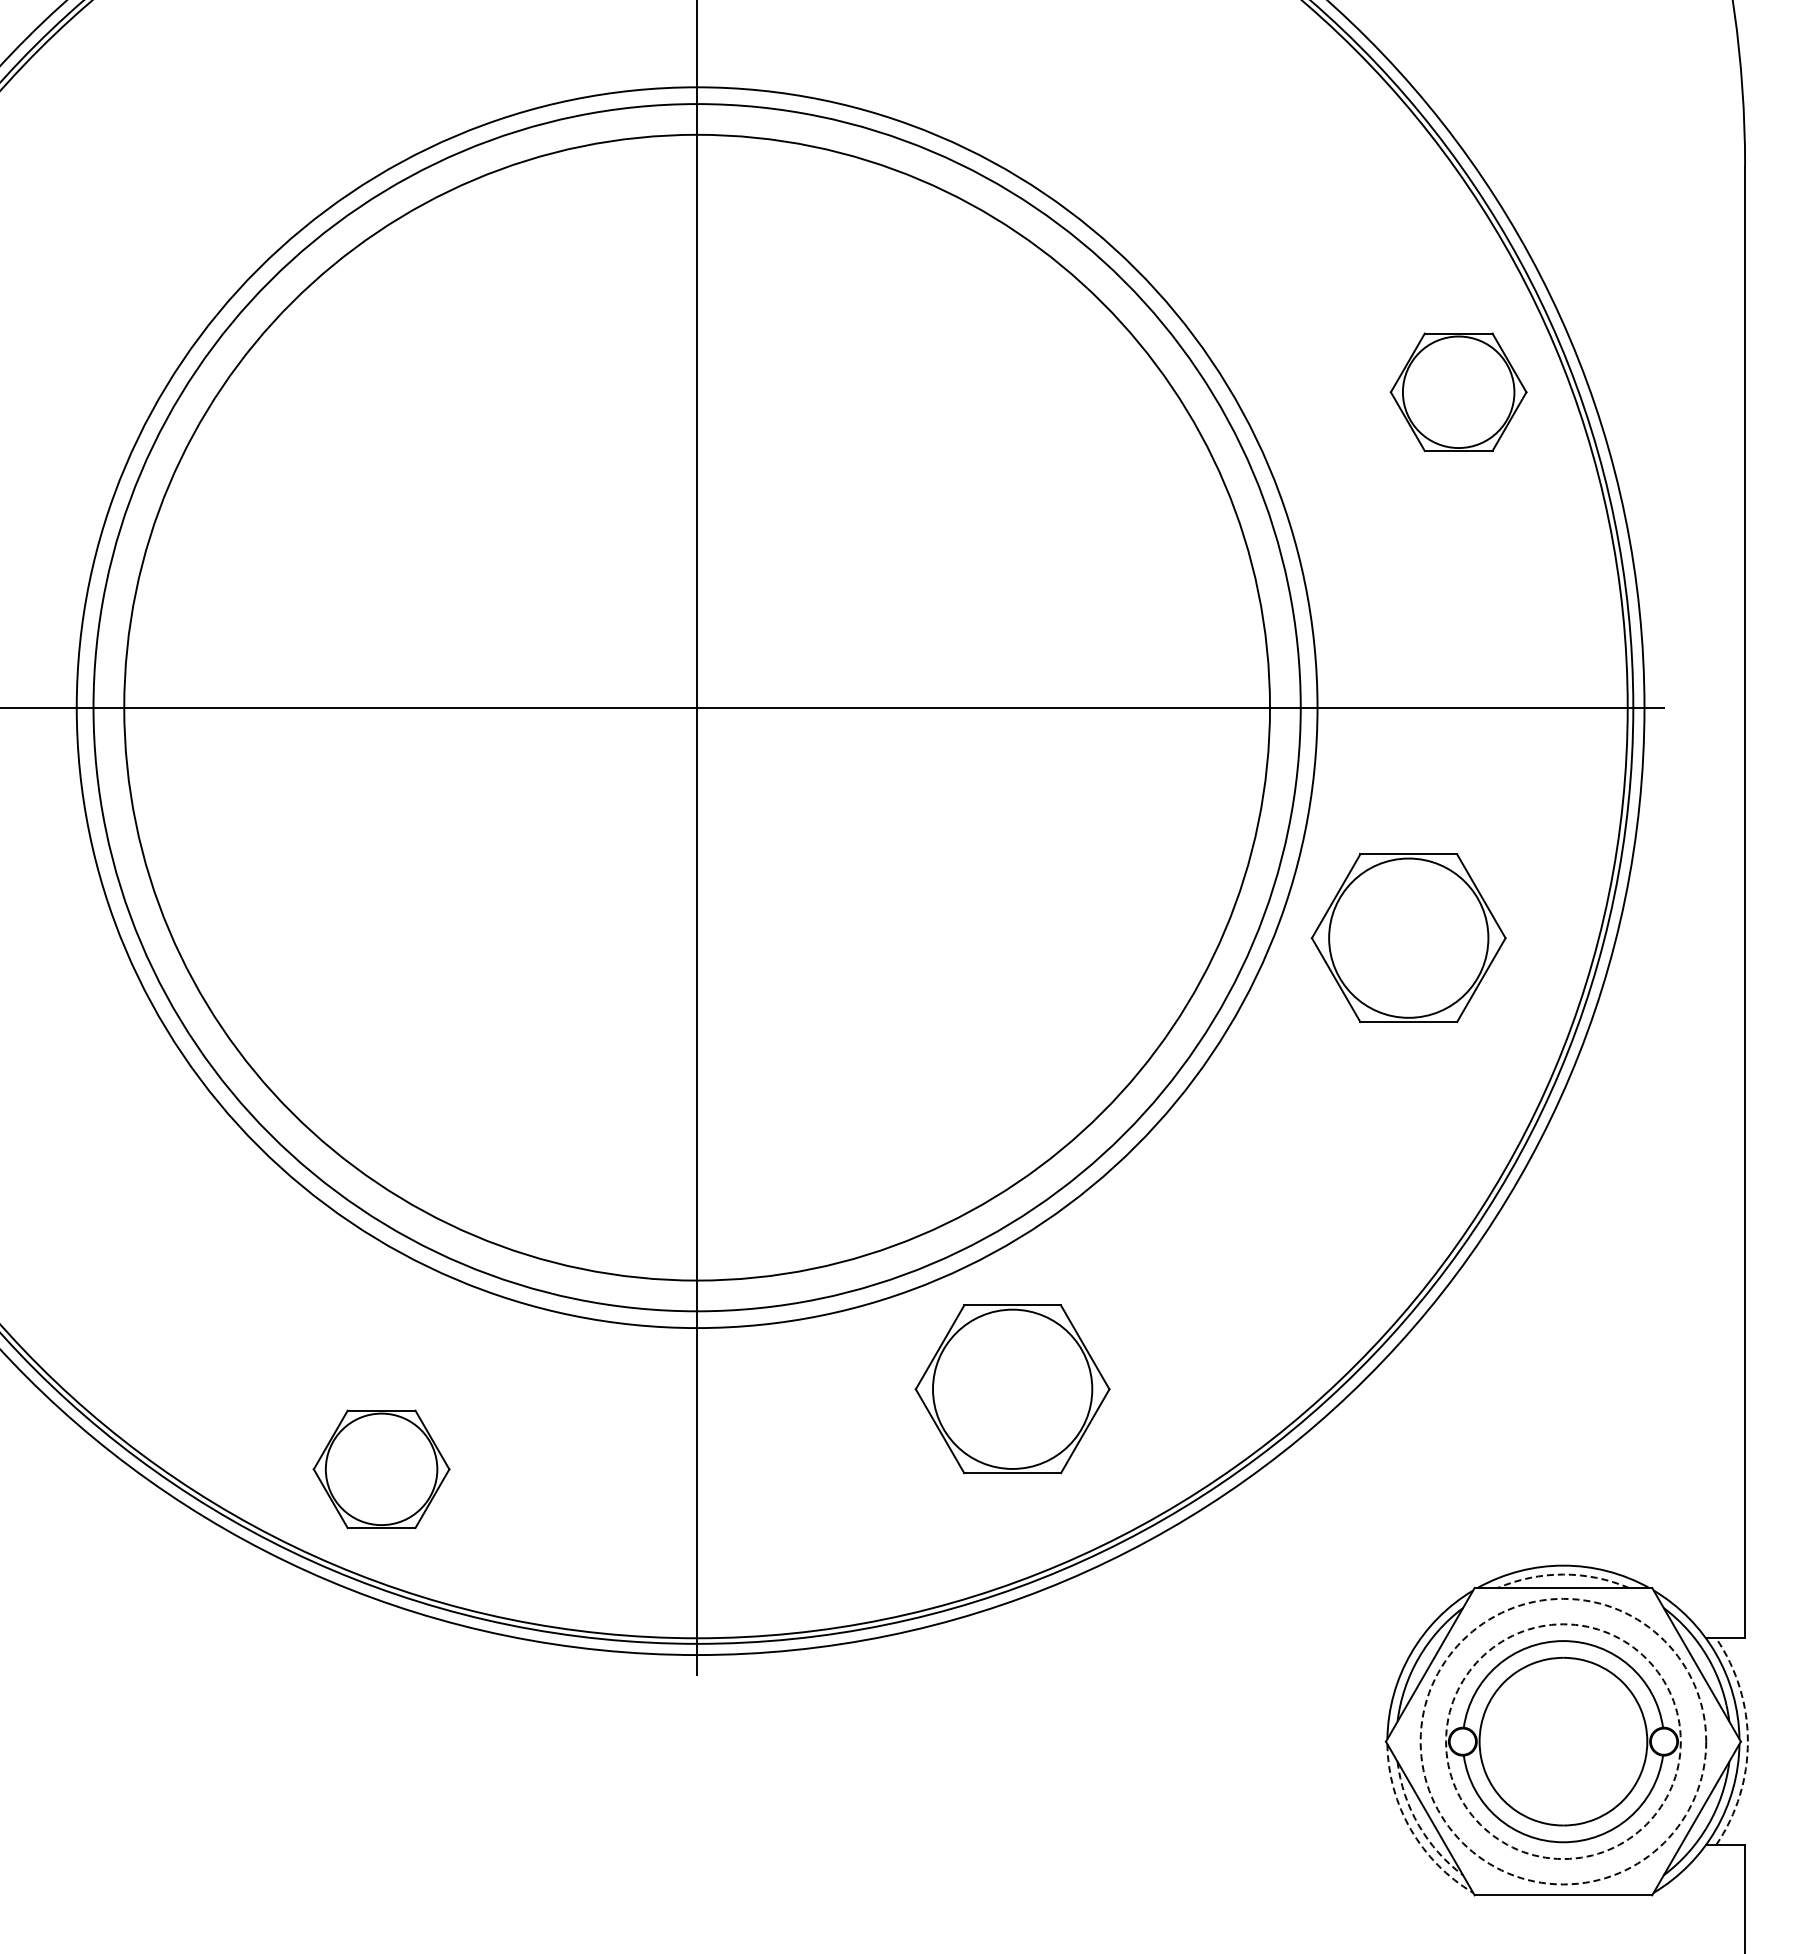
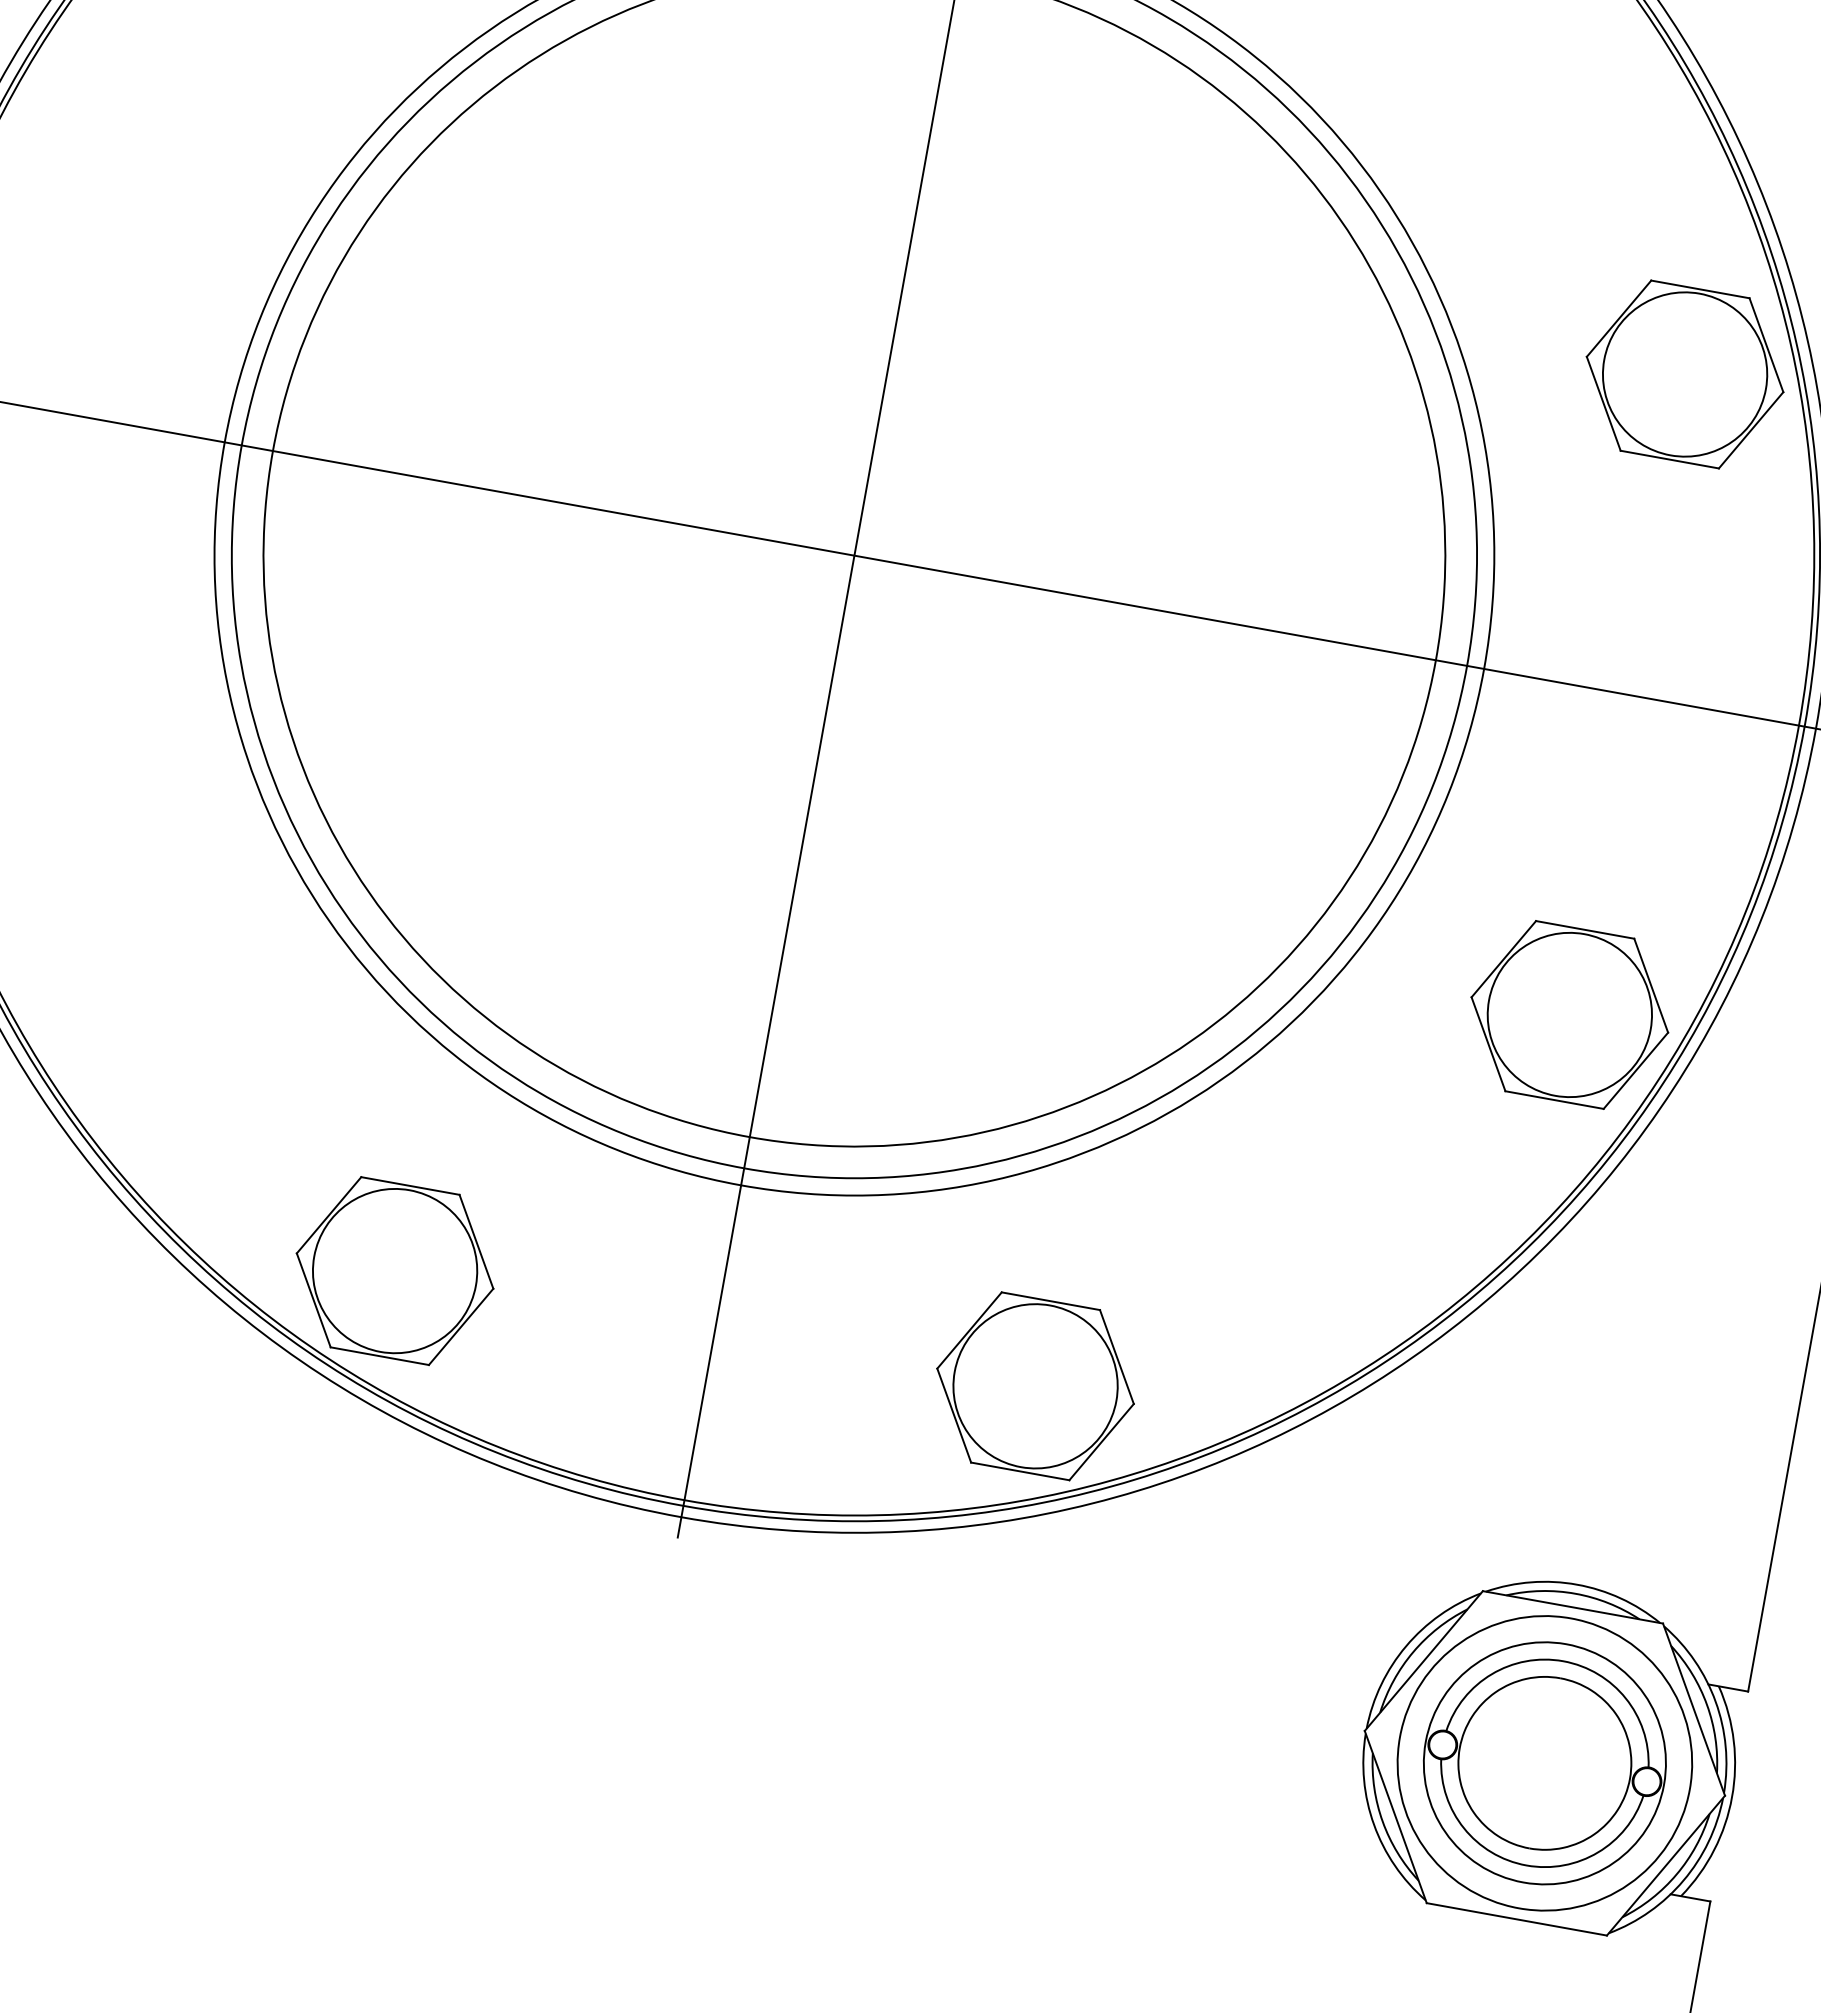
part: (1458, 392) -> (1684, 374), size x1.43
part: (1408, 938) -> (1569, 1015), moved
part: (1012, 1389) -> (1035, 1386), moved
part: (381, 1469) -> (394, 1271), size x1.43
arc: (1563, 1574) -> (1575, 1593), dashed -> solid
circle: (1563, 1741) -> (1544, 1763), dashed -> solid
circle: (1563, 1741) -> (1544, 1763), dashed -> solid
arc: (1747, 1741) -> (1731, 1796), dashed -> solid
arc: (1418, 1825) -> (1382, 1821), dashed -> solid
arc: (1410, 1829) -> (1373, 1824), dashed -> solid

